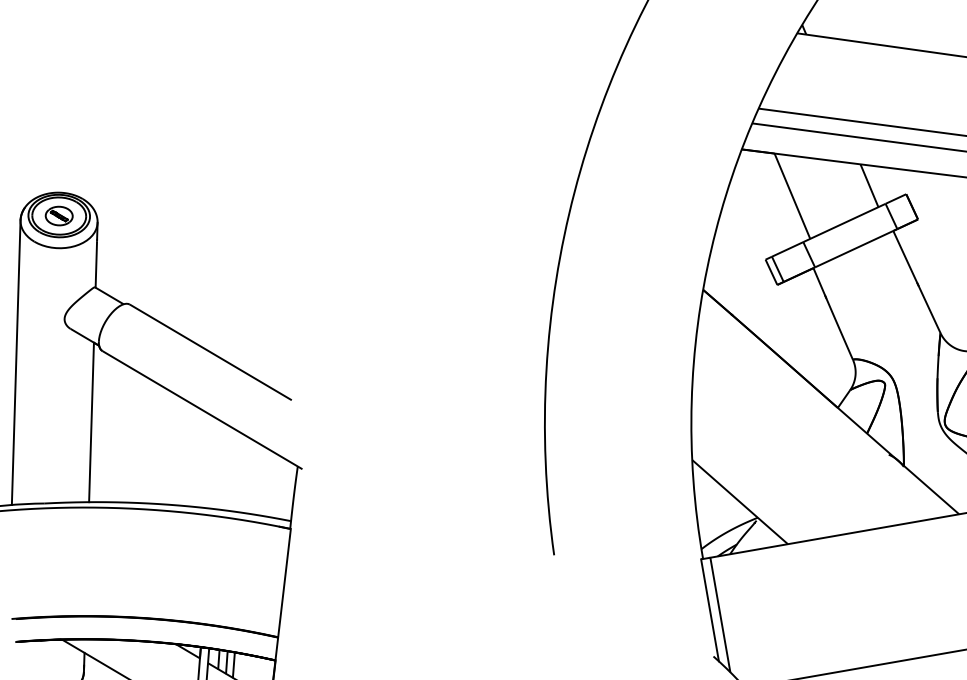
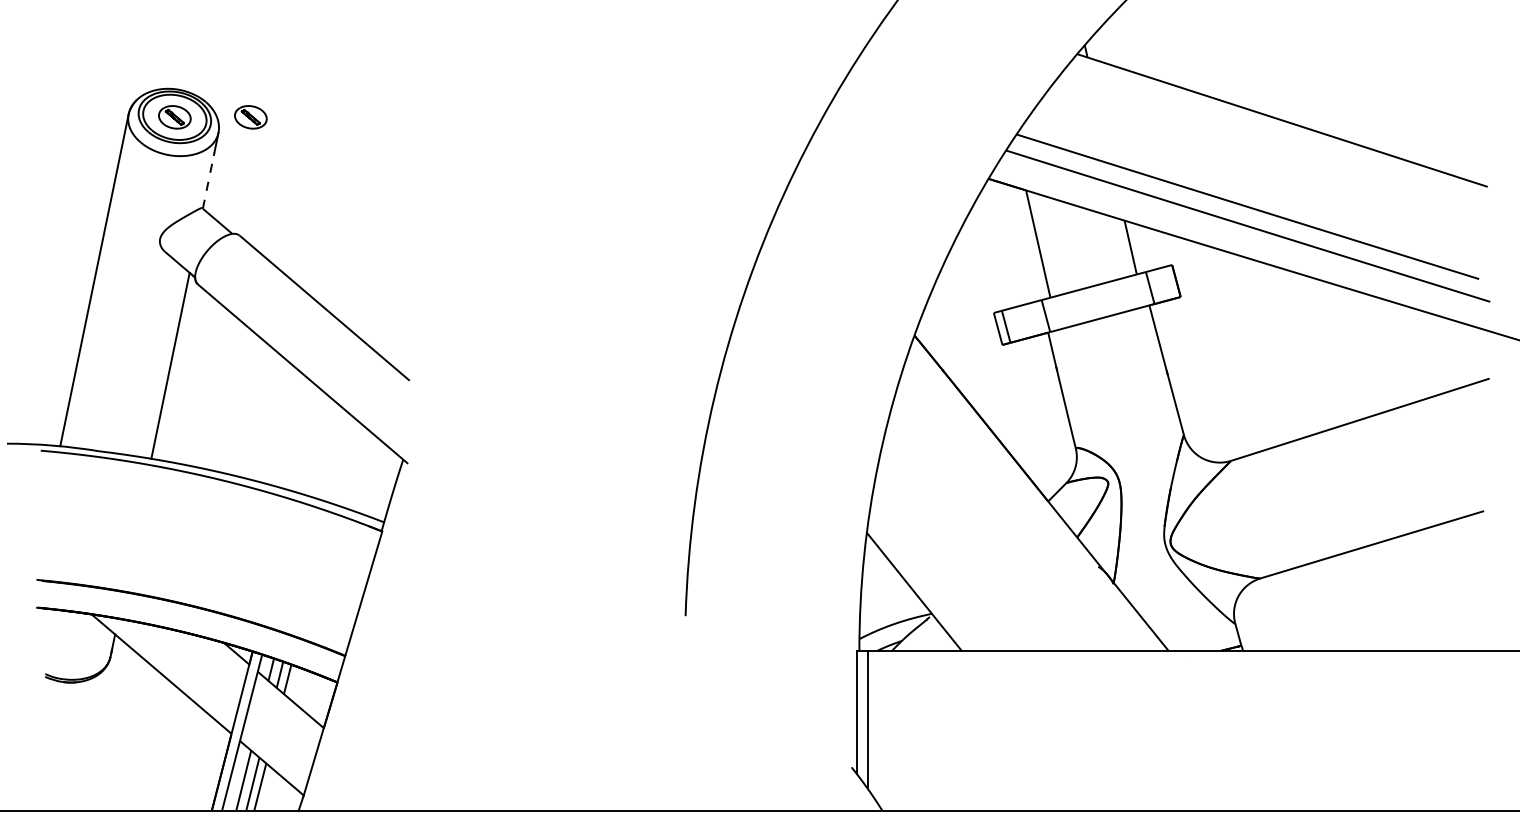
part: (121, 205) -> (250, 117), added
line: (96, 265) -> (208, 182), solid -> dashed

